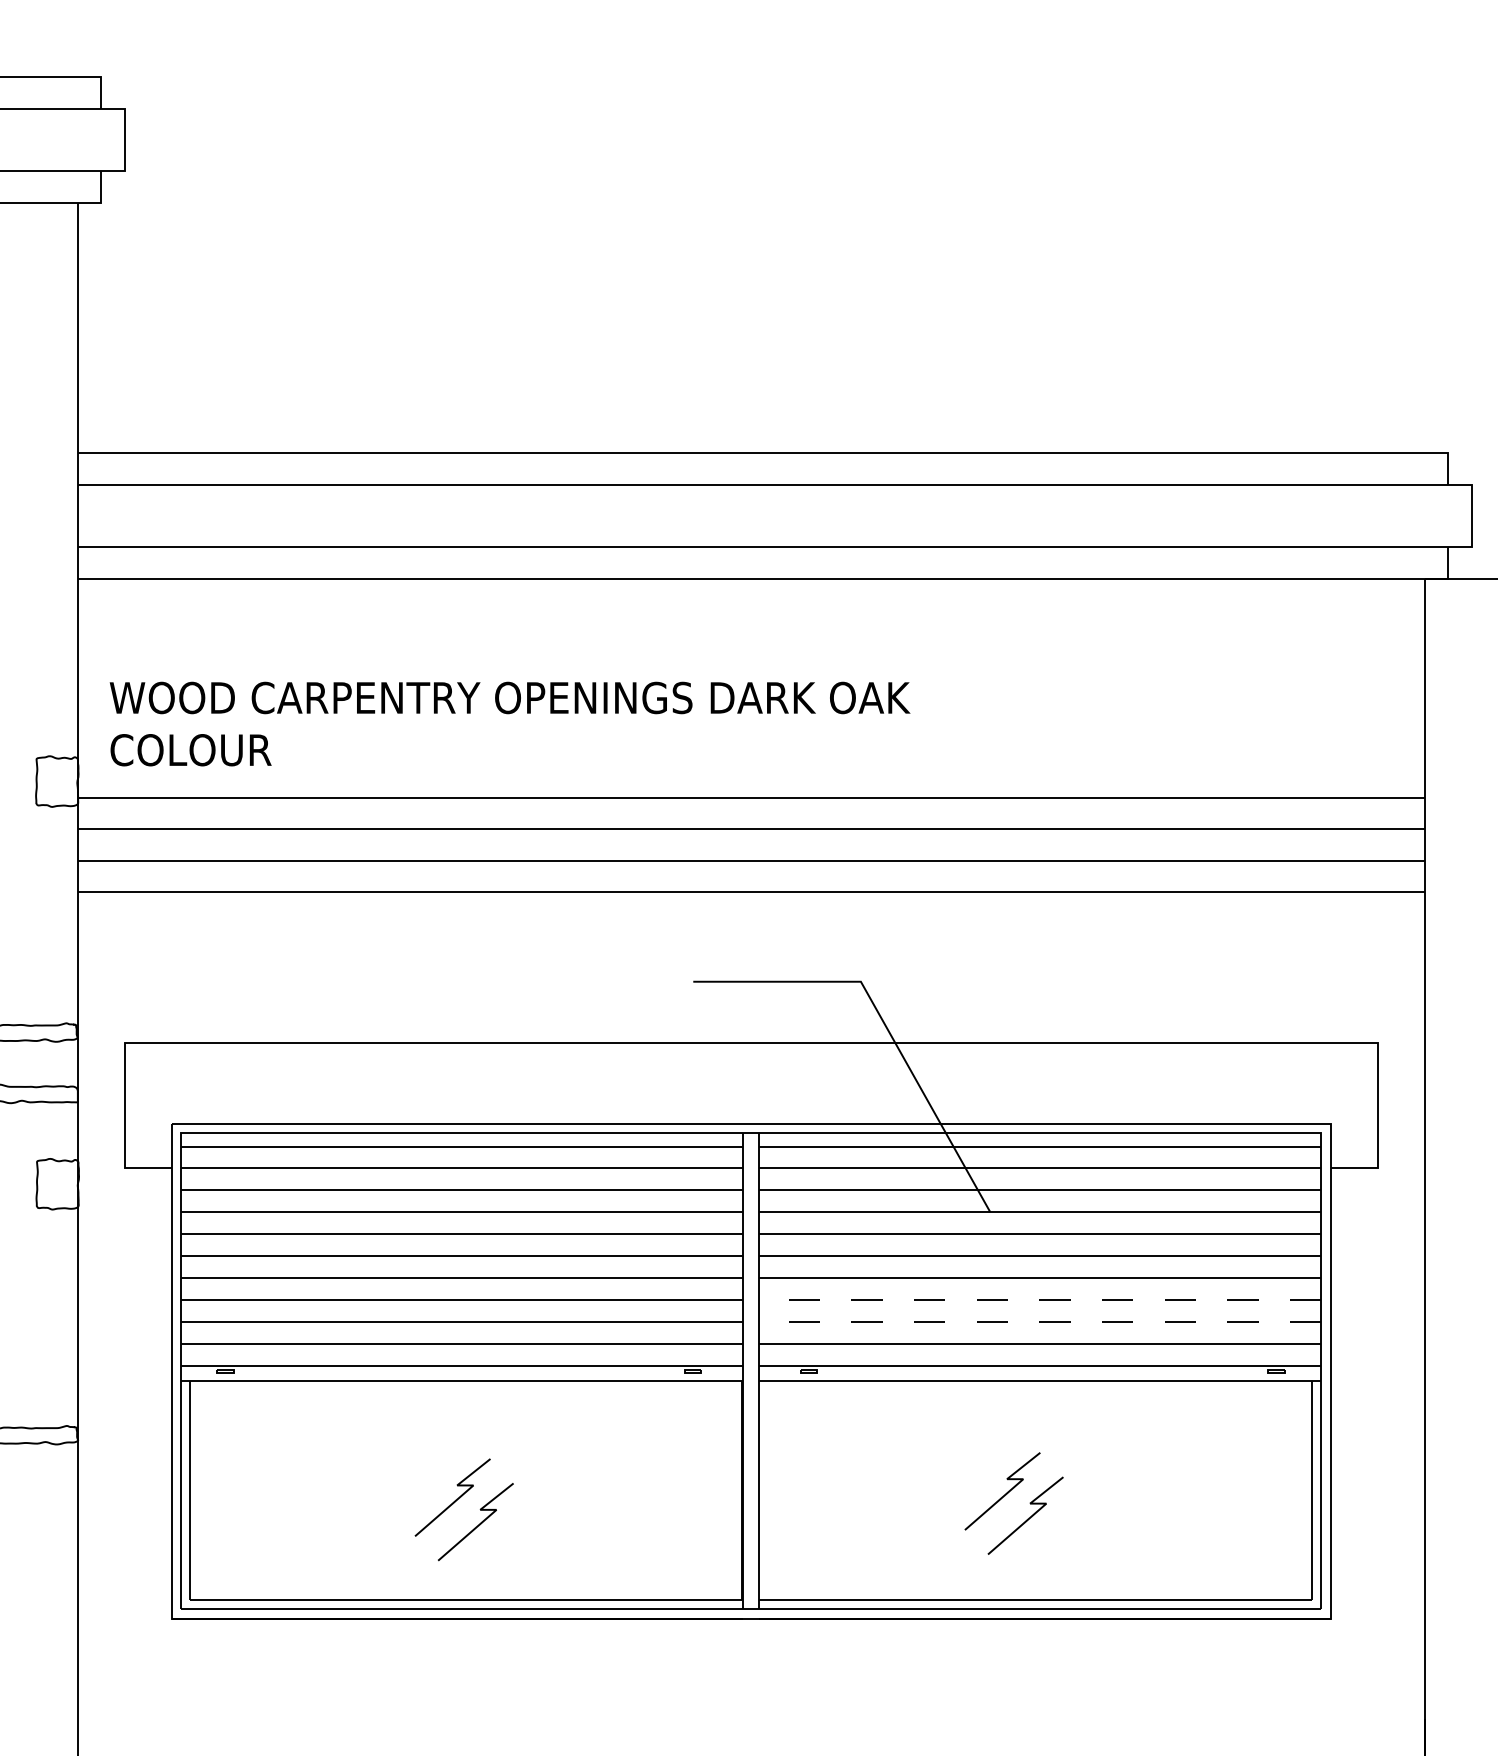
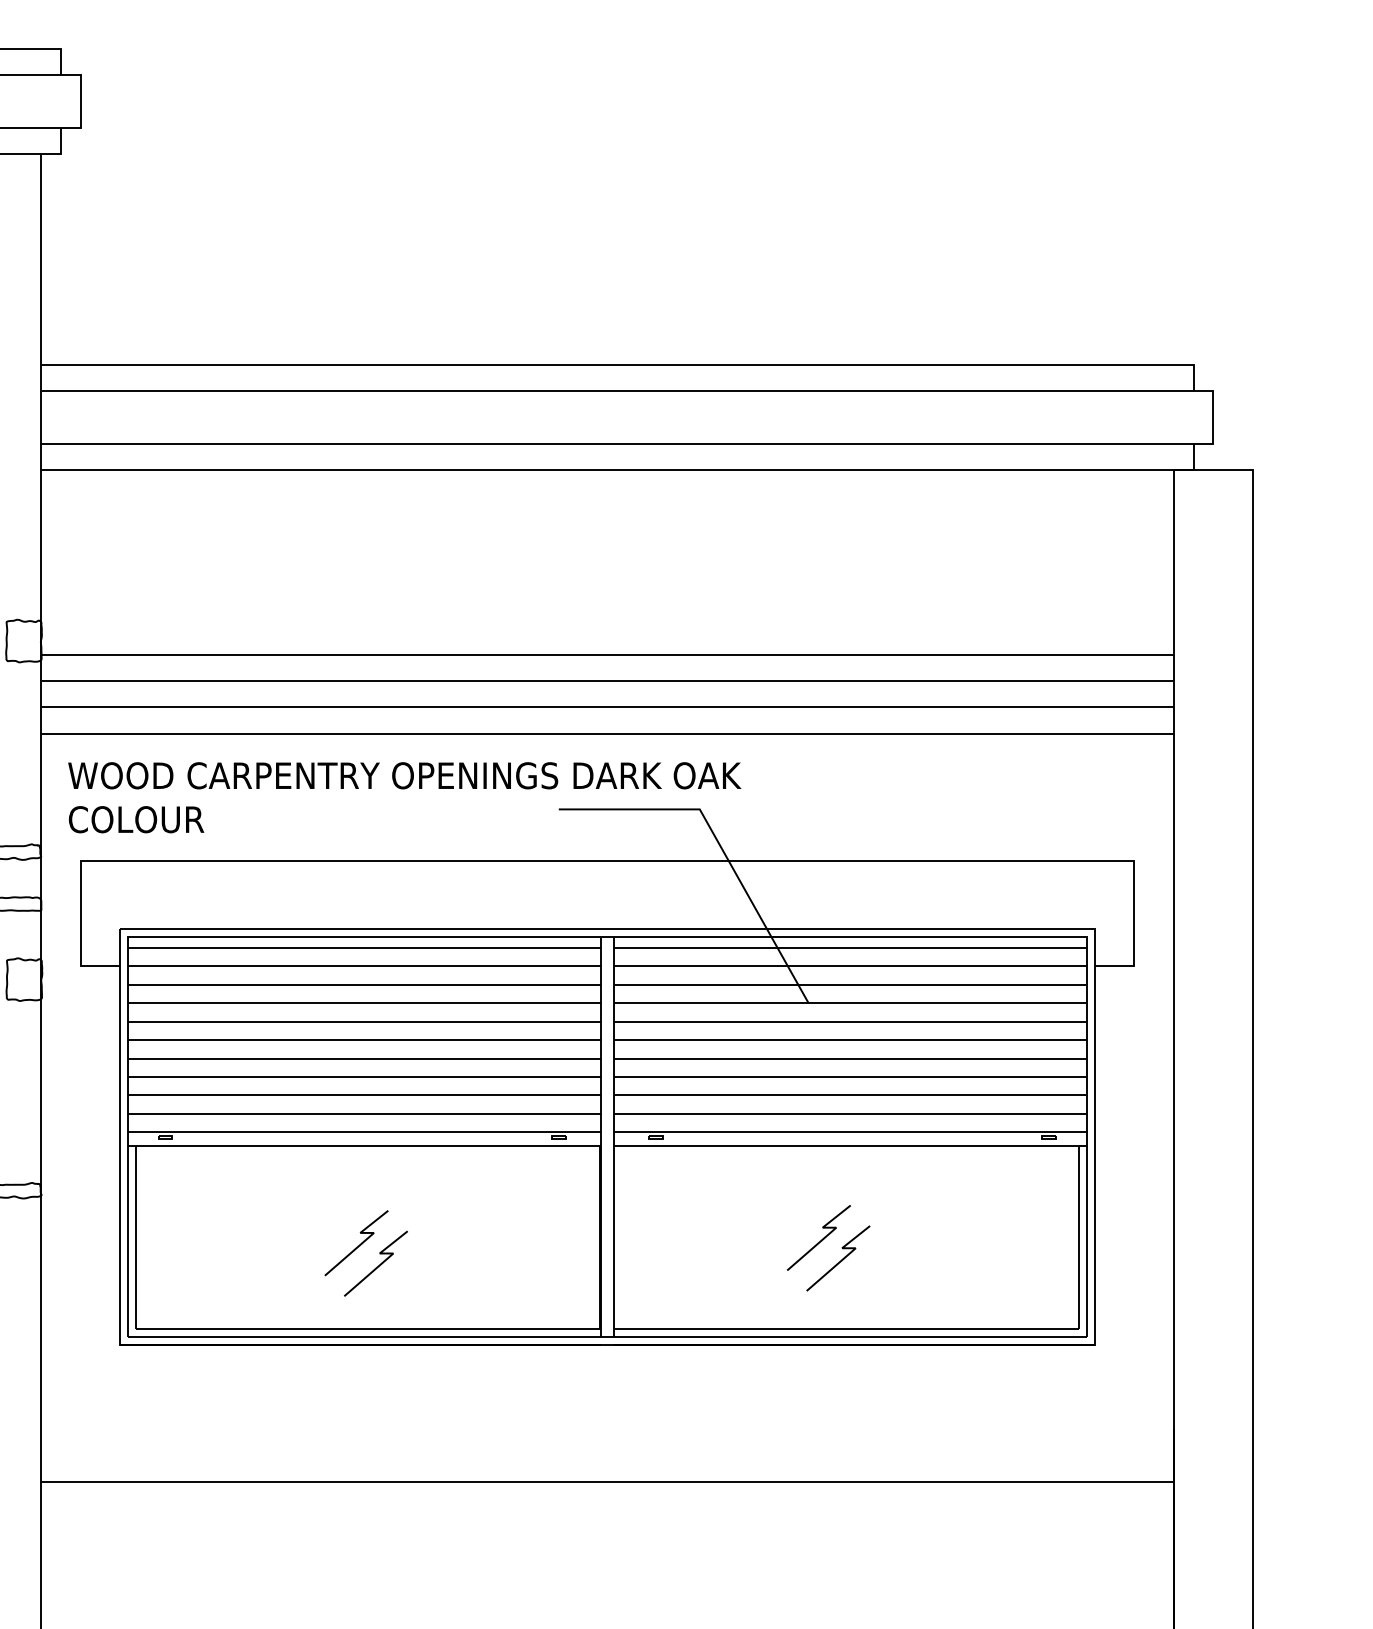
text: (509, 723) -> (404, 797), moved
line: (1040, 1300) -> (850, 1077), dashed -> solid
line: (1040, 1321) -> (850, 1095), dashed -> solid

